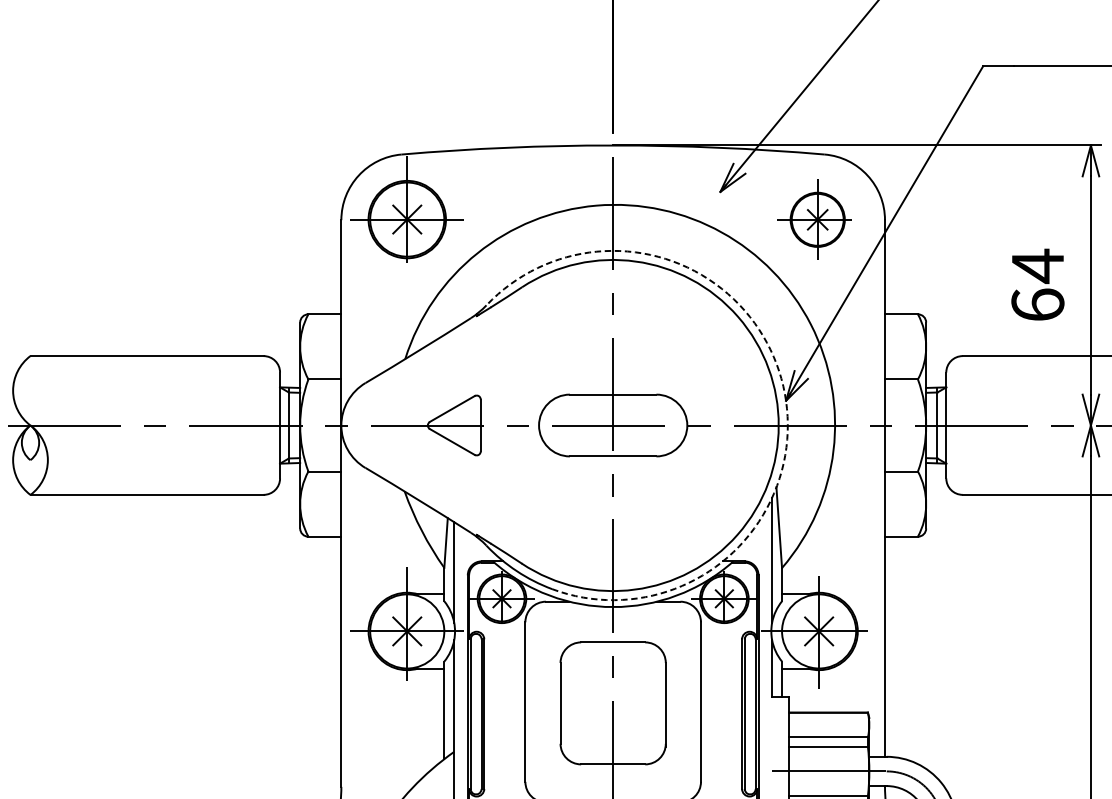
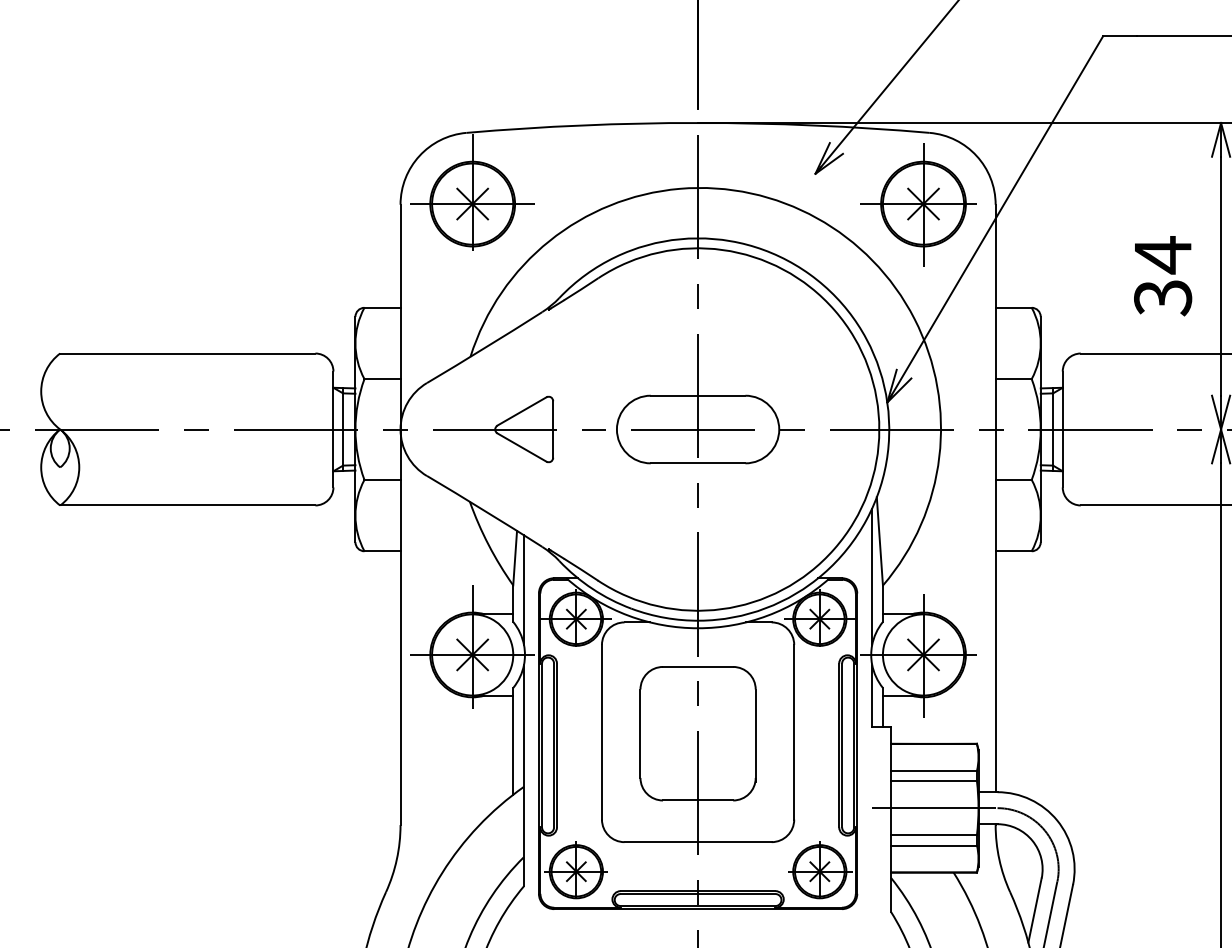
part: (814, 219) -> (918, 204), size x1.43
text: (1038, 304) -> (1163, 297), 64 -> 34
arc: (783, 386) -> (884, 386), dashed -> solid

